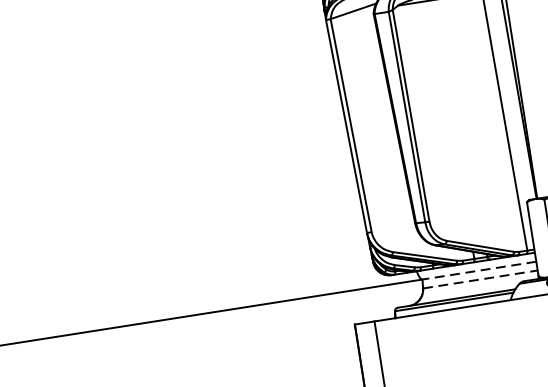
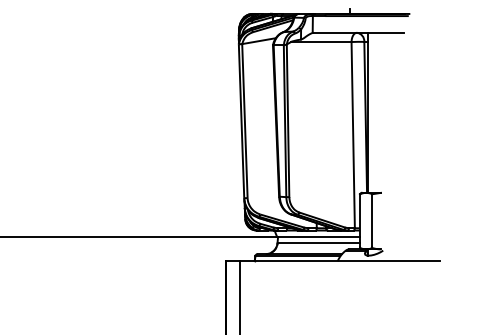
line: (478, 271) -> (318, 237), dashed -> solid
line: (481, 279) -> (319, 243), dashed -> solid

